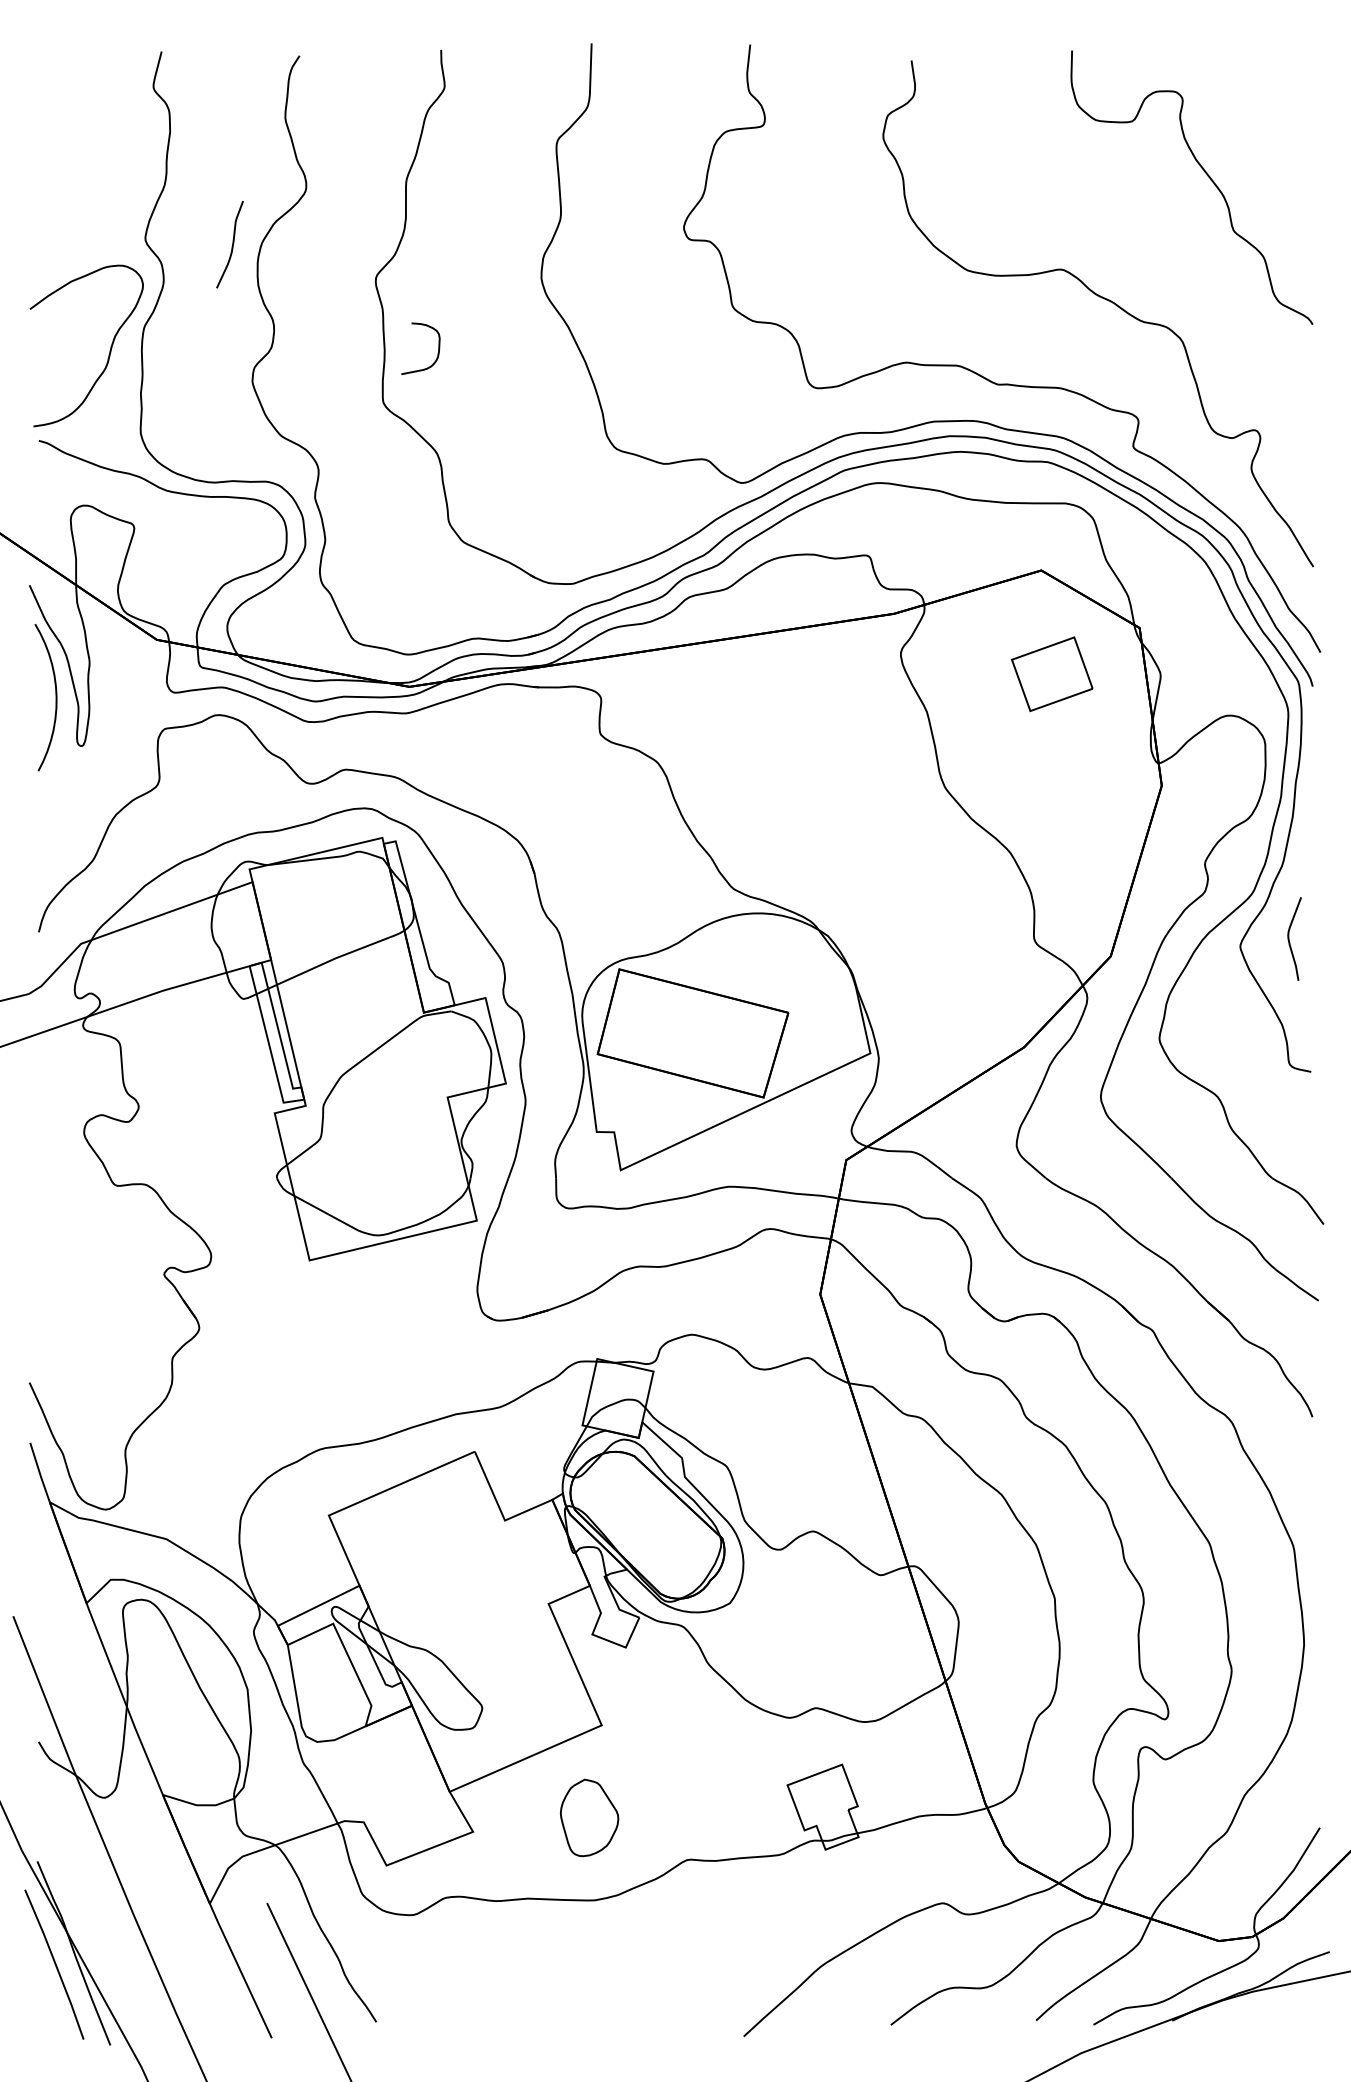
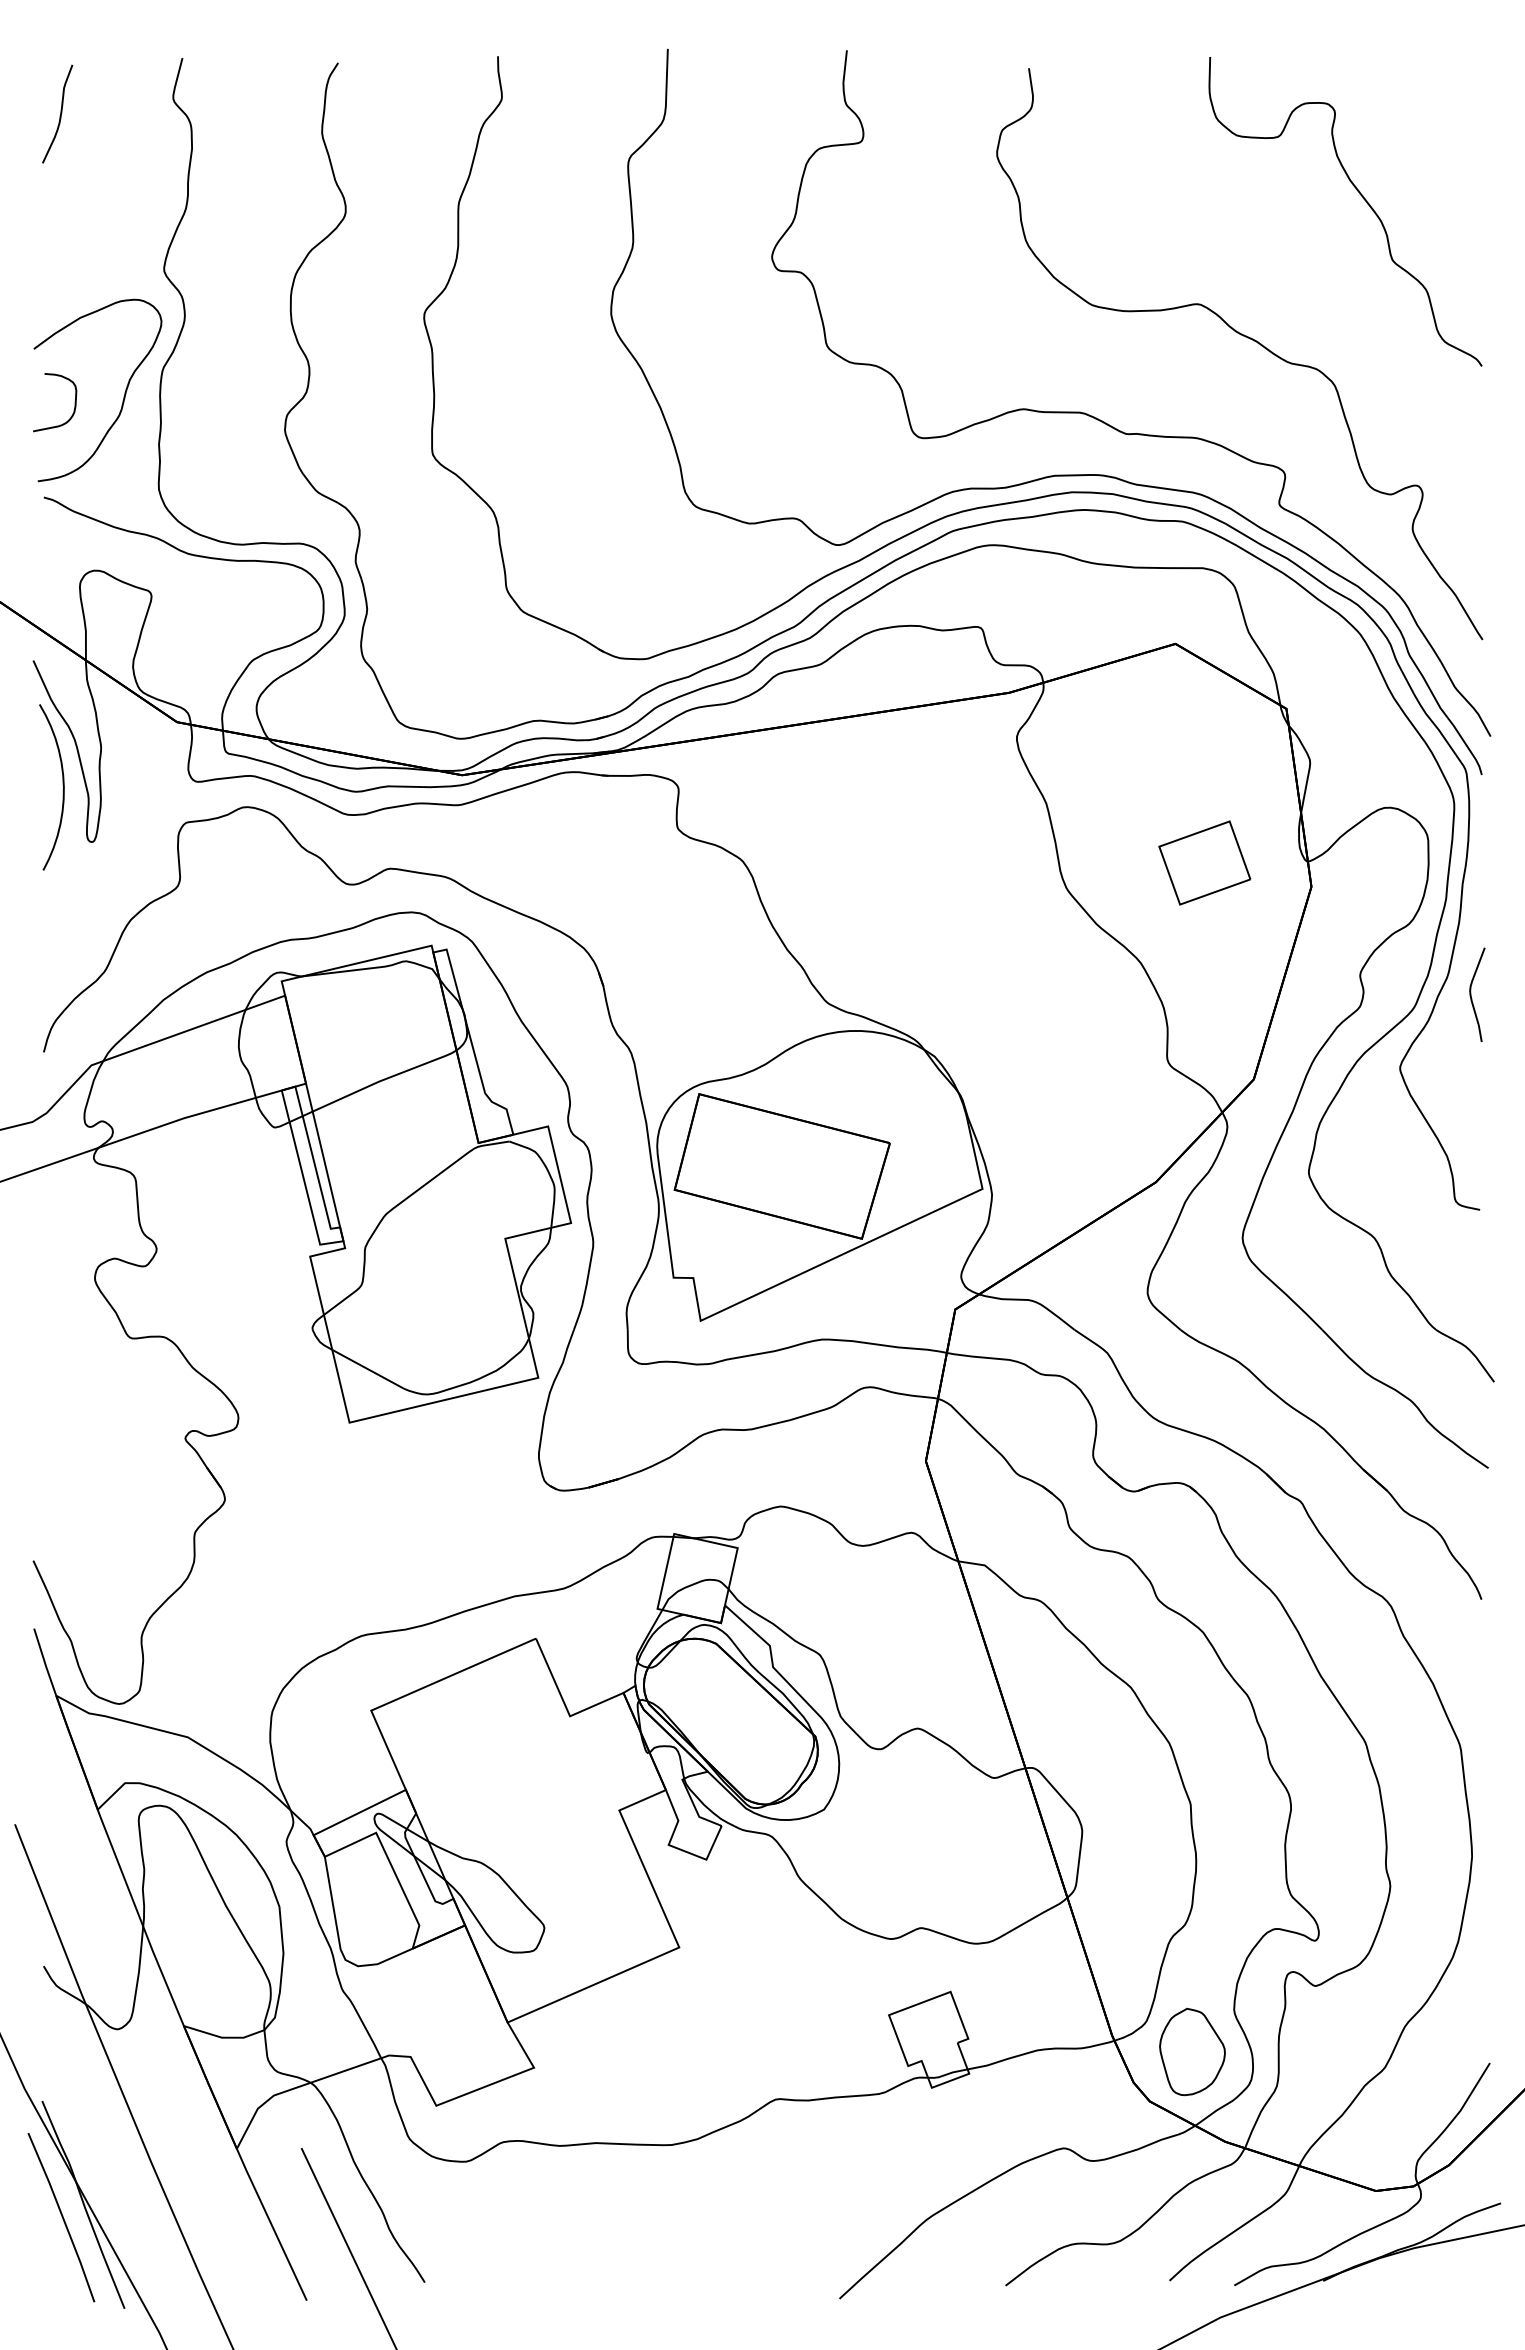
curve: (231, 245) -> (59, 115), moved
curve: (438, 348) -> (74, 402), moved
part: (1052, 673) -> (1204, 862), moved
curve: (1289, 938) -> (1471, 994), moved
part: (589, 1817) -> (1192, 2051), moved

